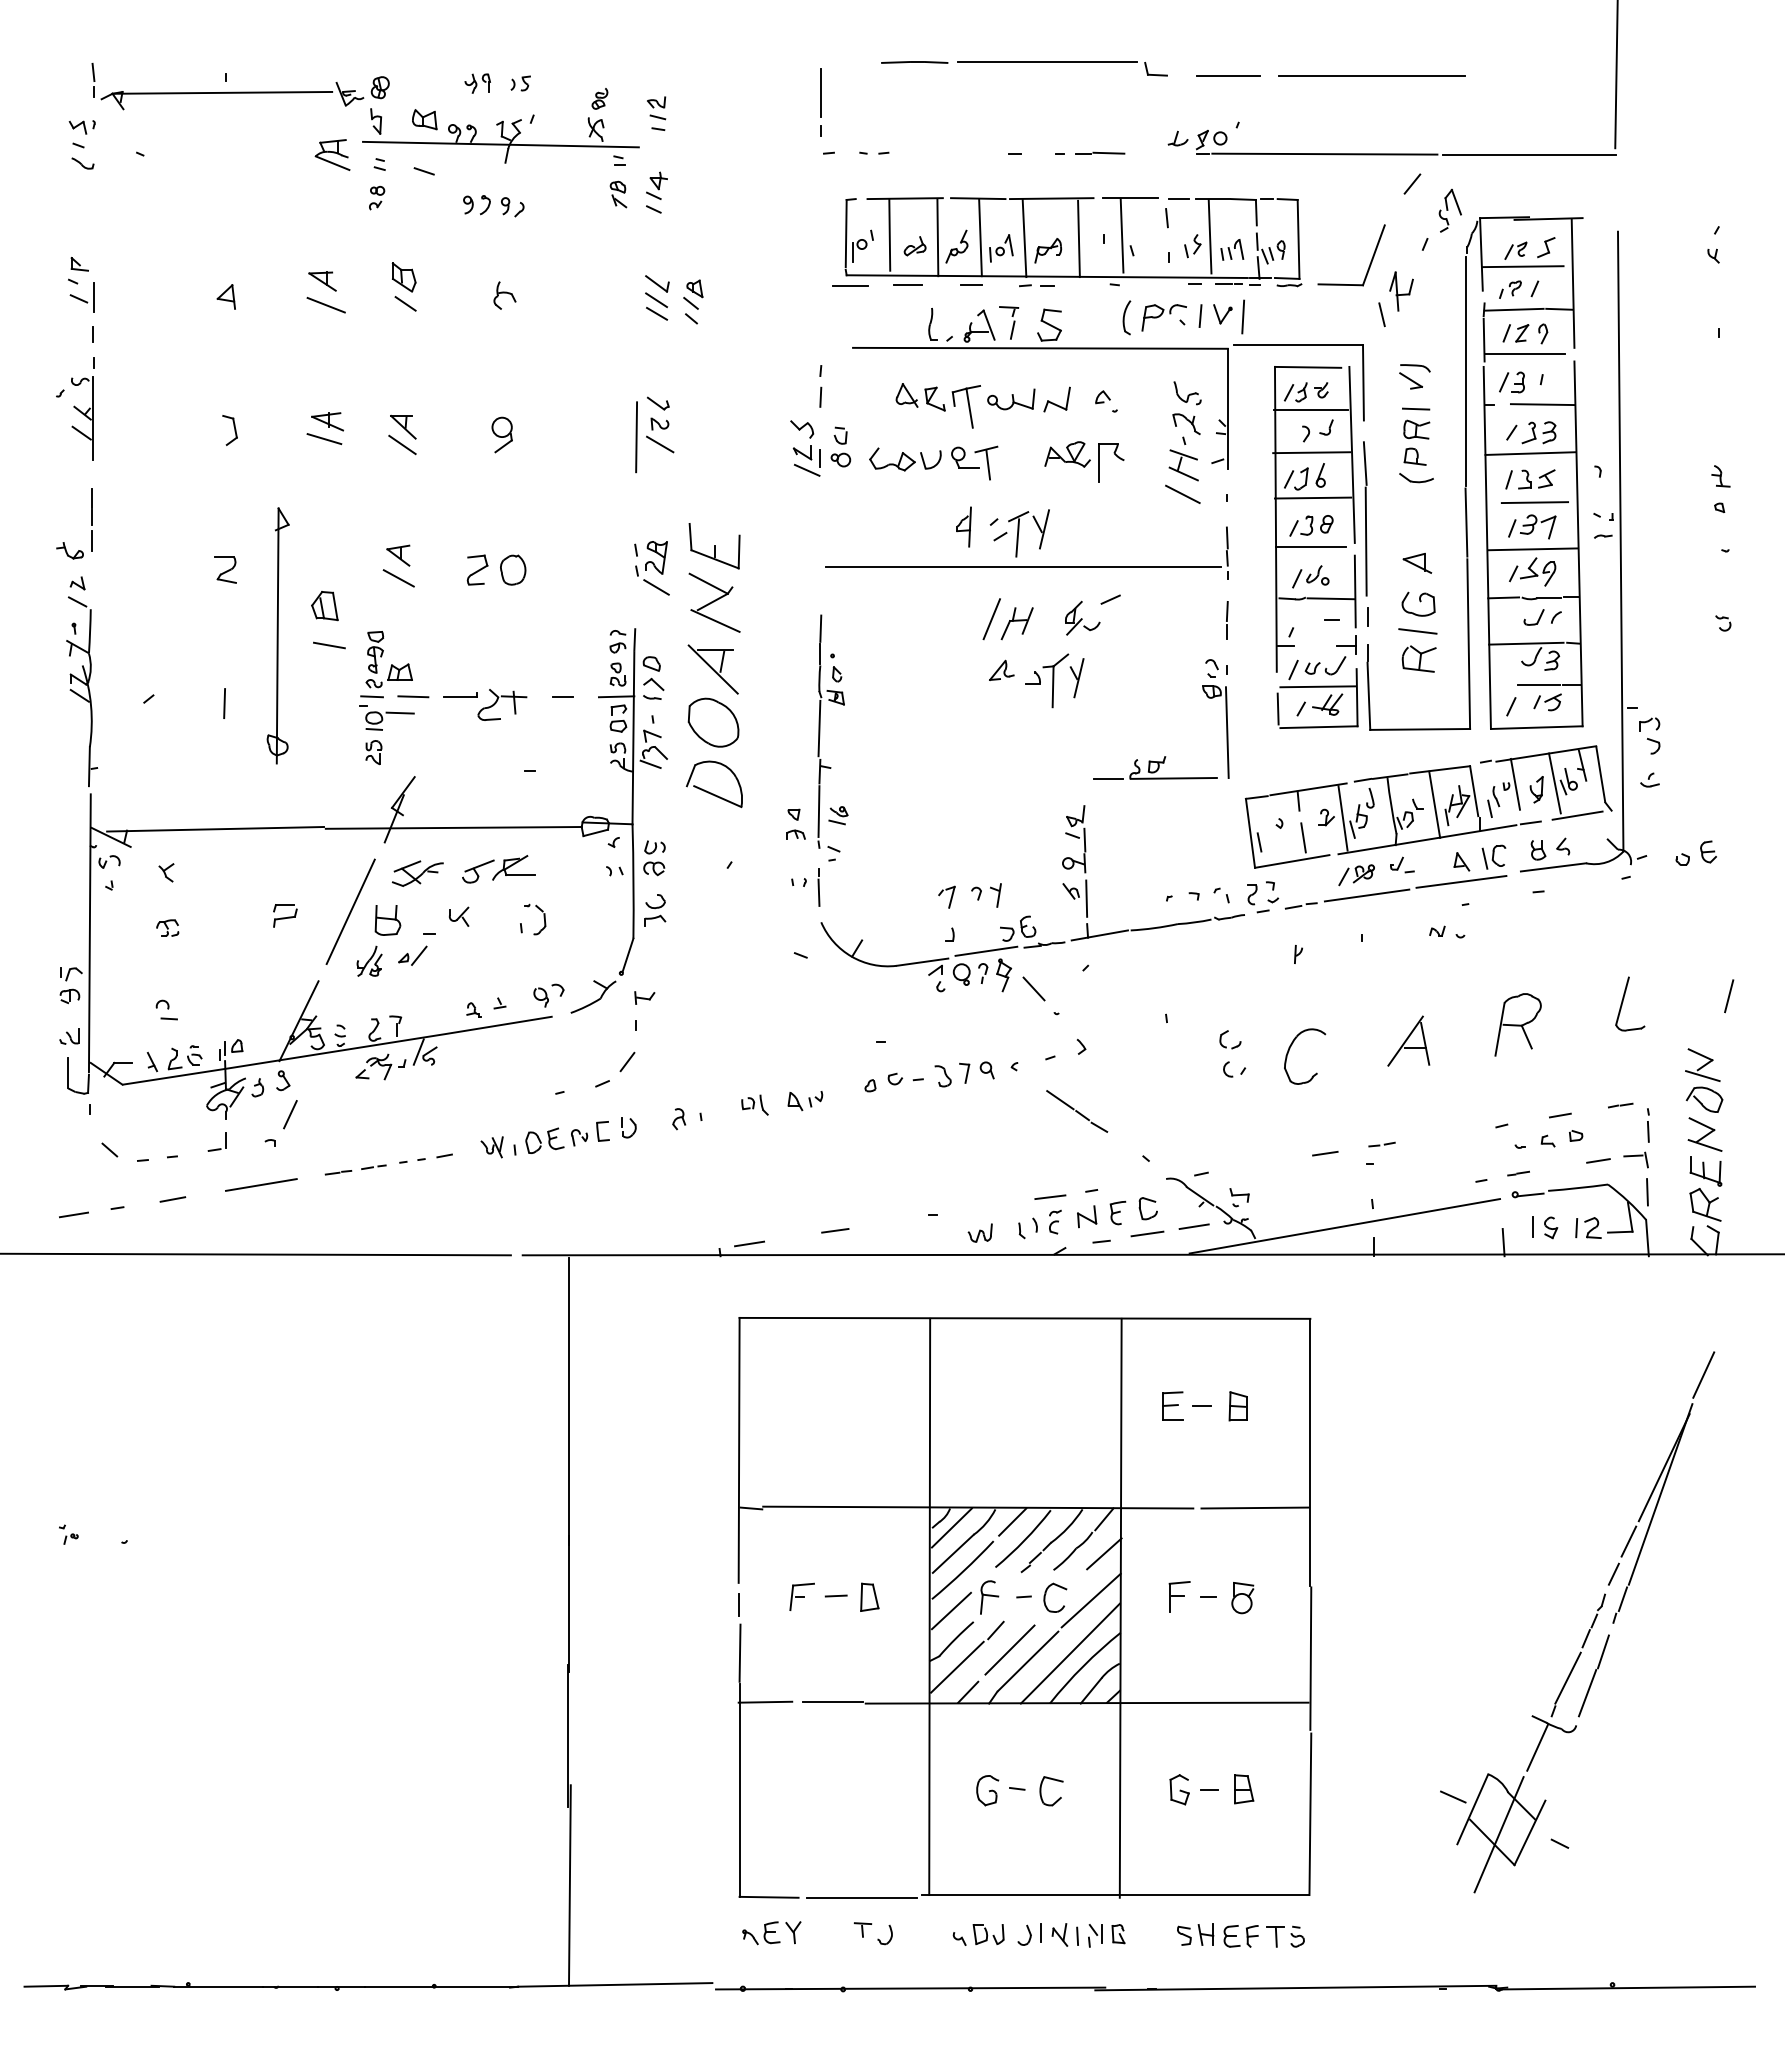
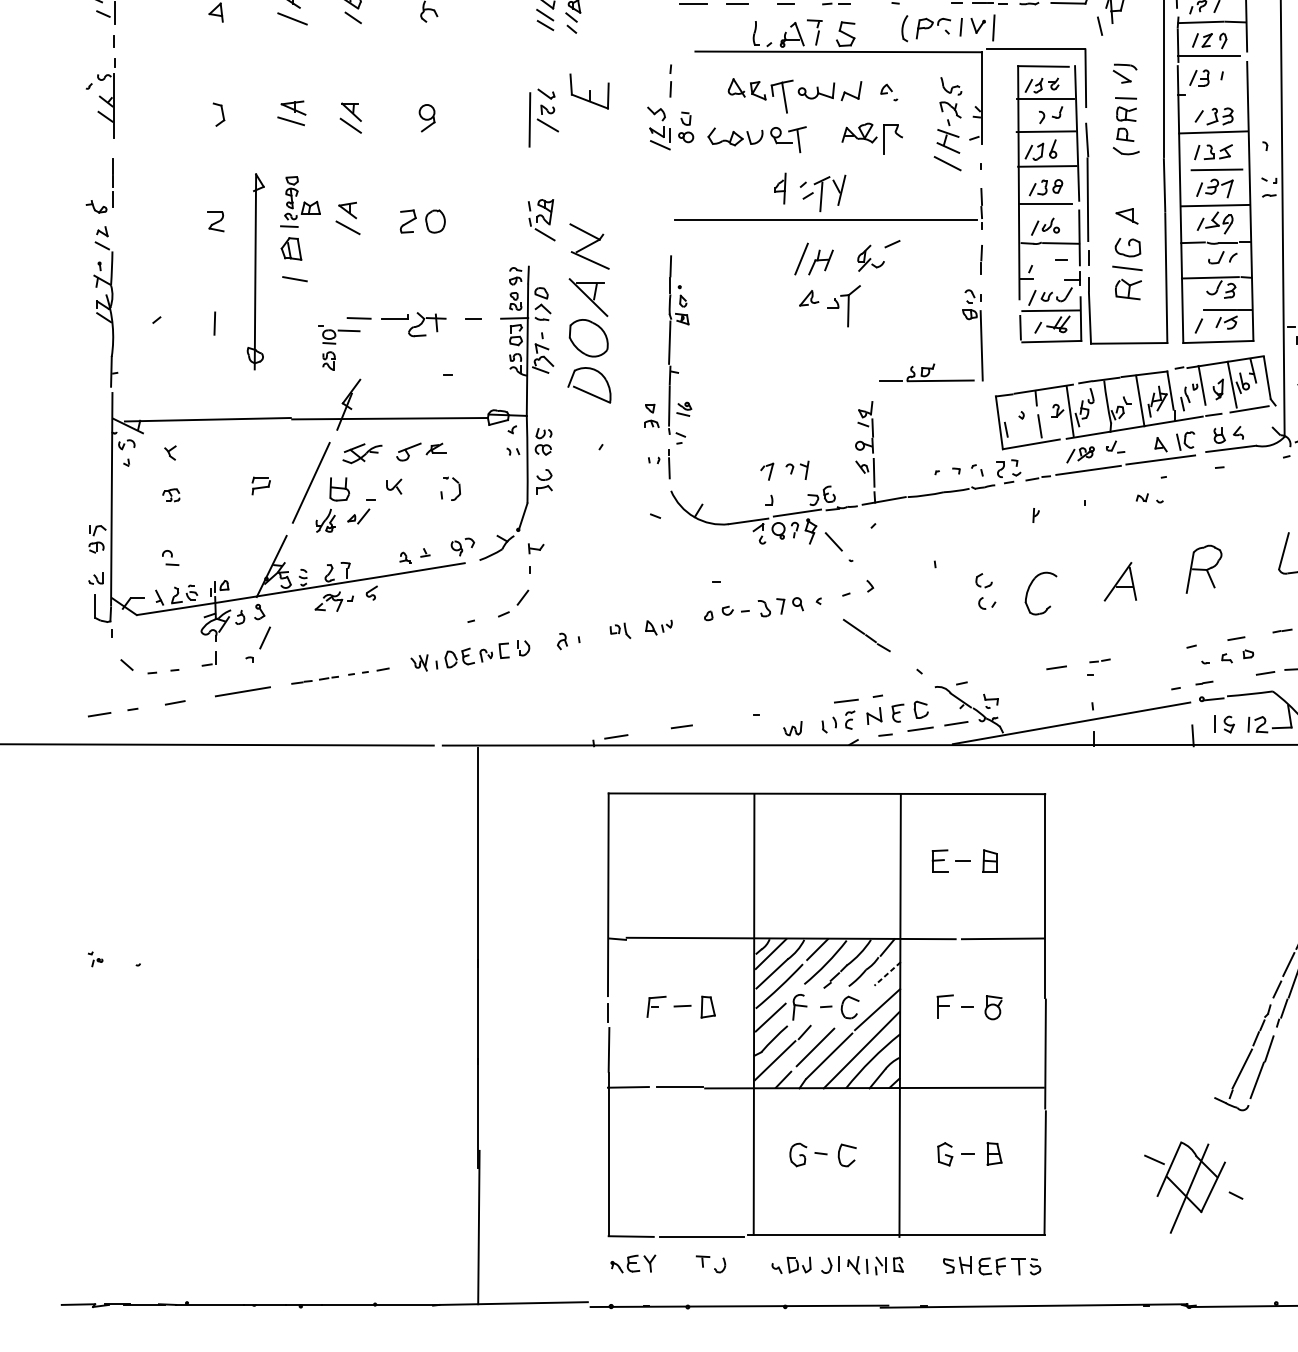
line: (1542, 404) -> (1222, 94), removed
part: (714, 546) -> (589, 91), moved
part: (386, 664) -> (300, 201), moved
part: (1076, 678) -> (866, 304), removed
part: (513, 867) -> (435, 448), size x0.6
line: (418, 1051) -> (363, 589), removed
line: (1104, 1554) -> (887, 974), solid -> dashed
line: (1537, 1747) -> (1218, 1121), removed

